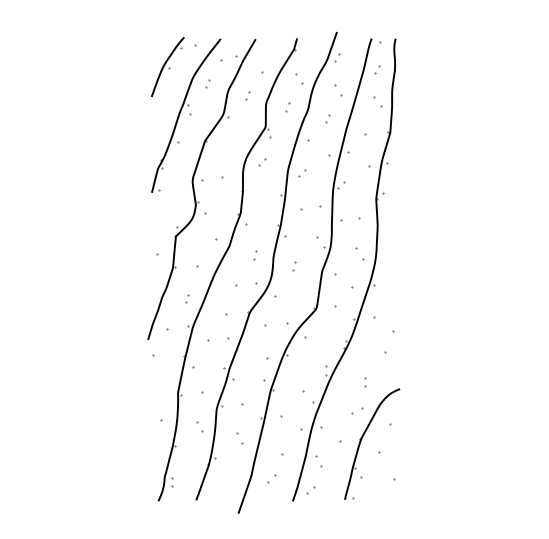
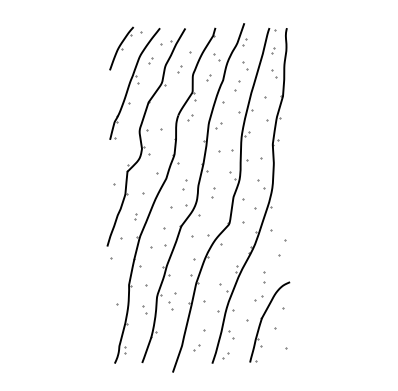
part: (327, 119) -> (237, 86), size x1.6
part: (255, 255) -> (185, 185), size x1.6
part: (294, 266) -> (213, 193), size x1.6
part: (366, 382) -> (265, 277), size x1.6
part: (239, 437) -> (170, 305), moved

